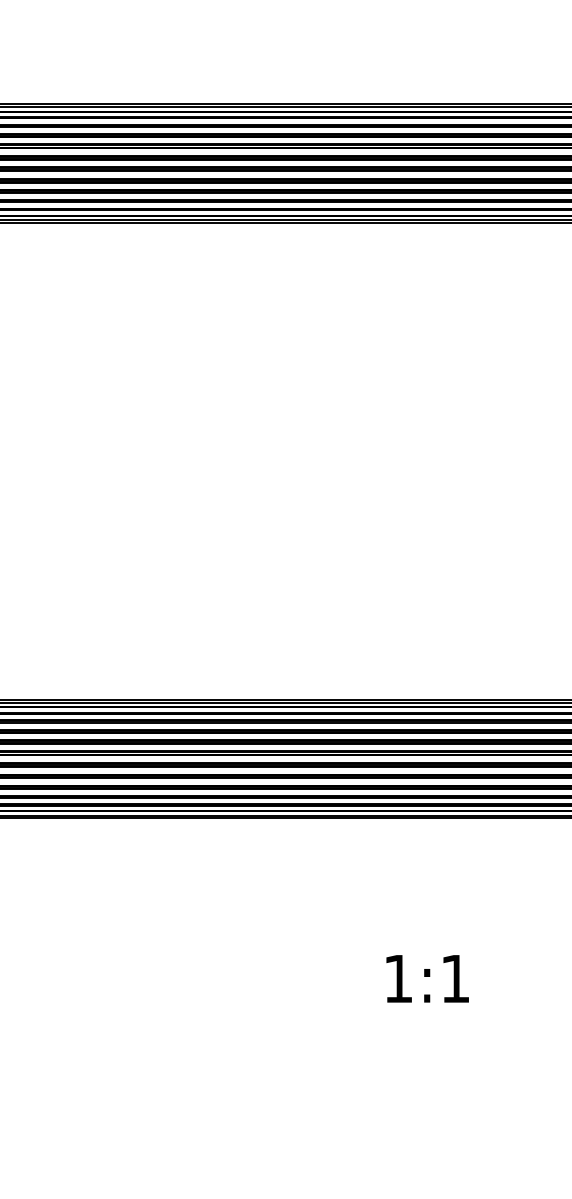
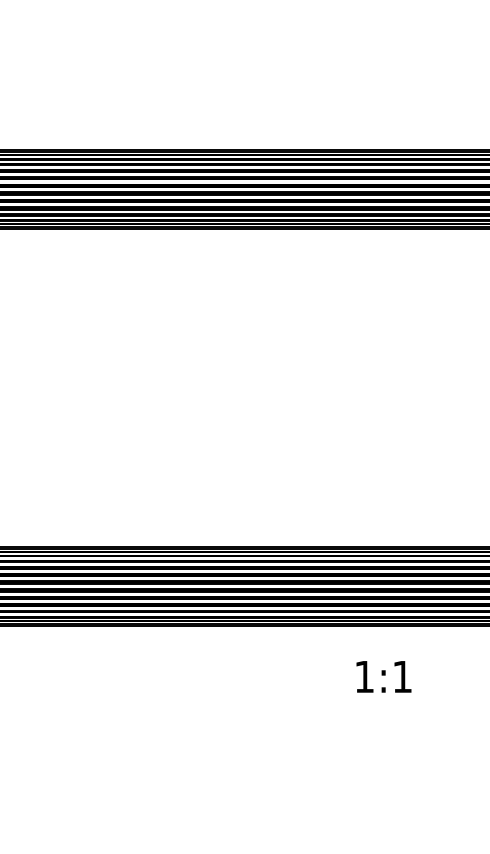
text: (426, 978) -> (383, 676), moved

